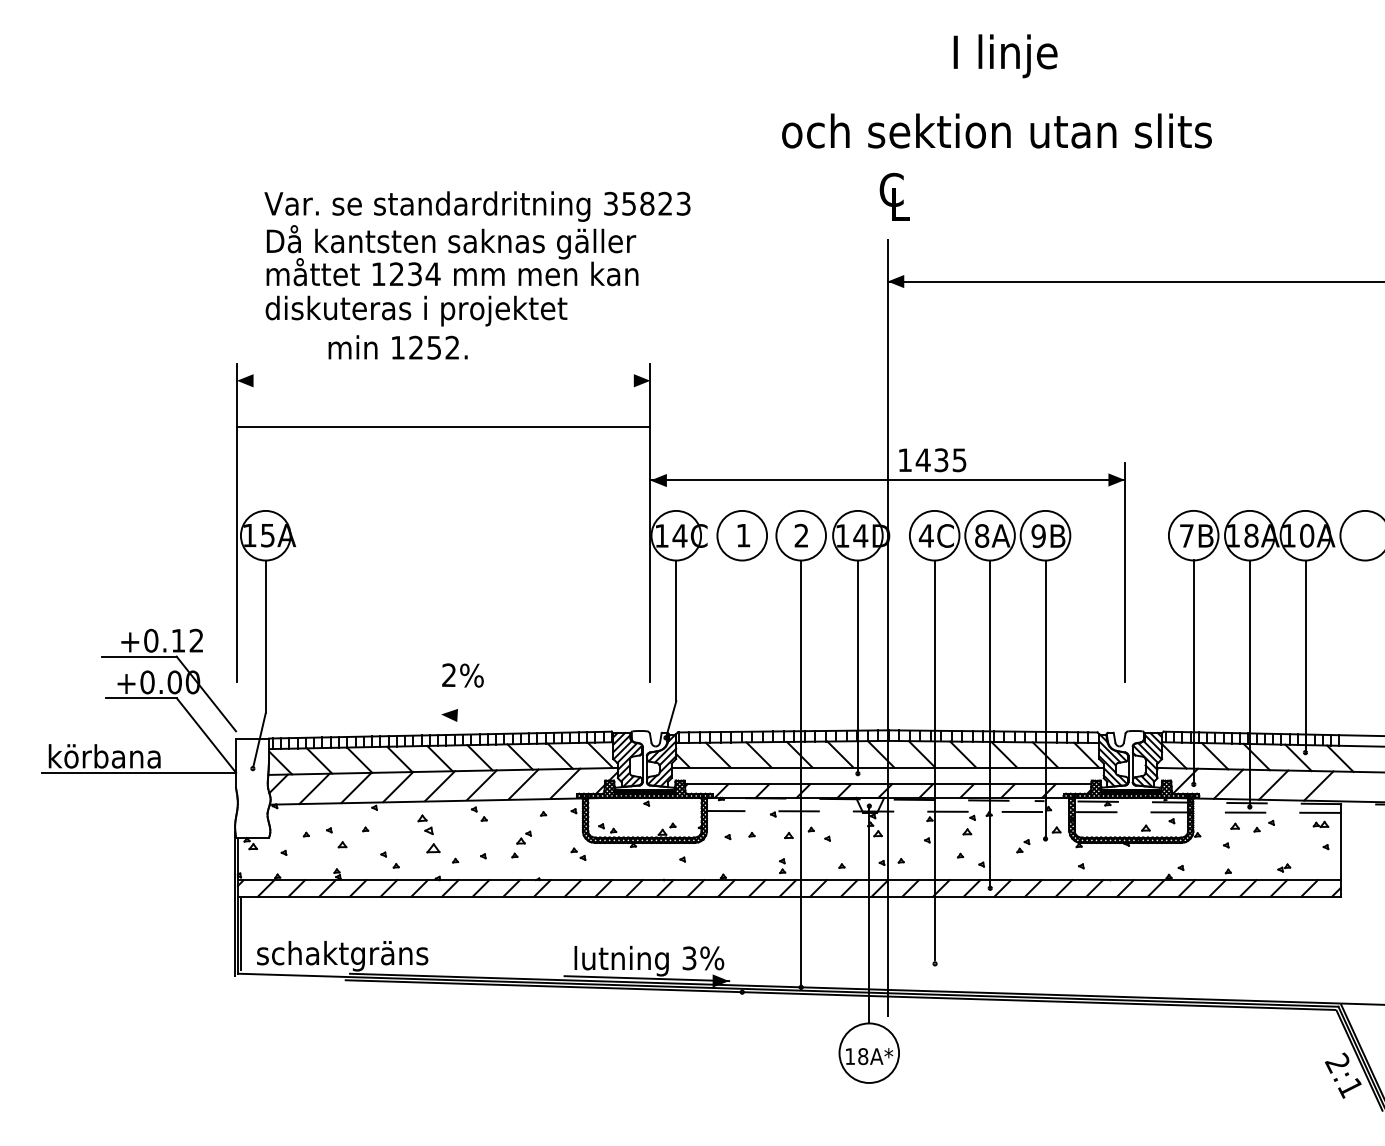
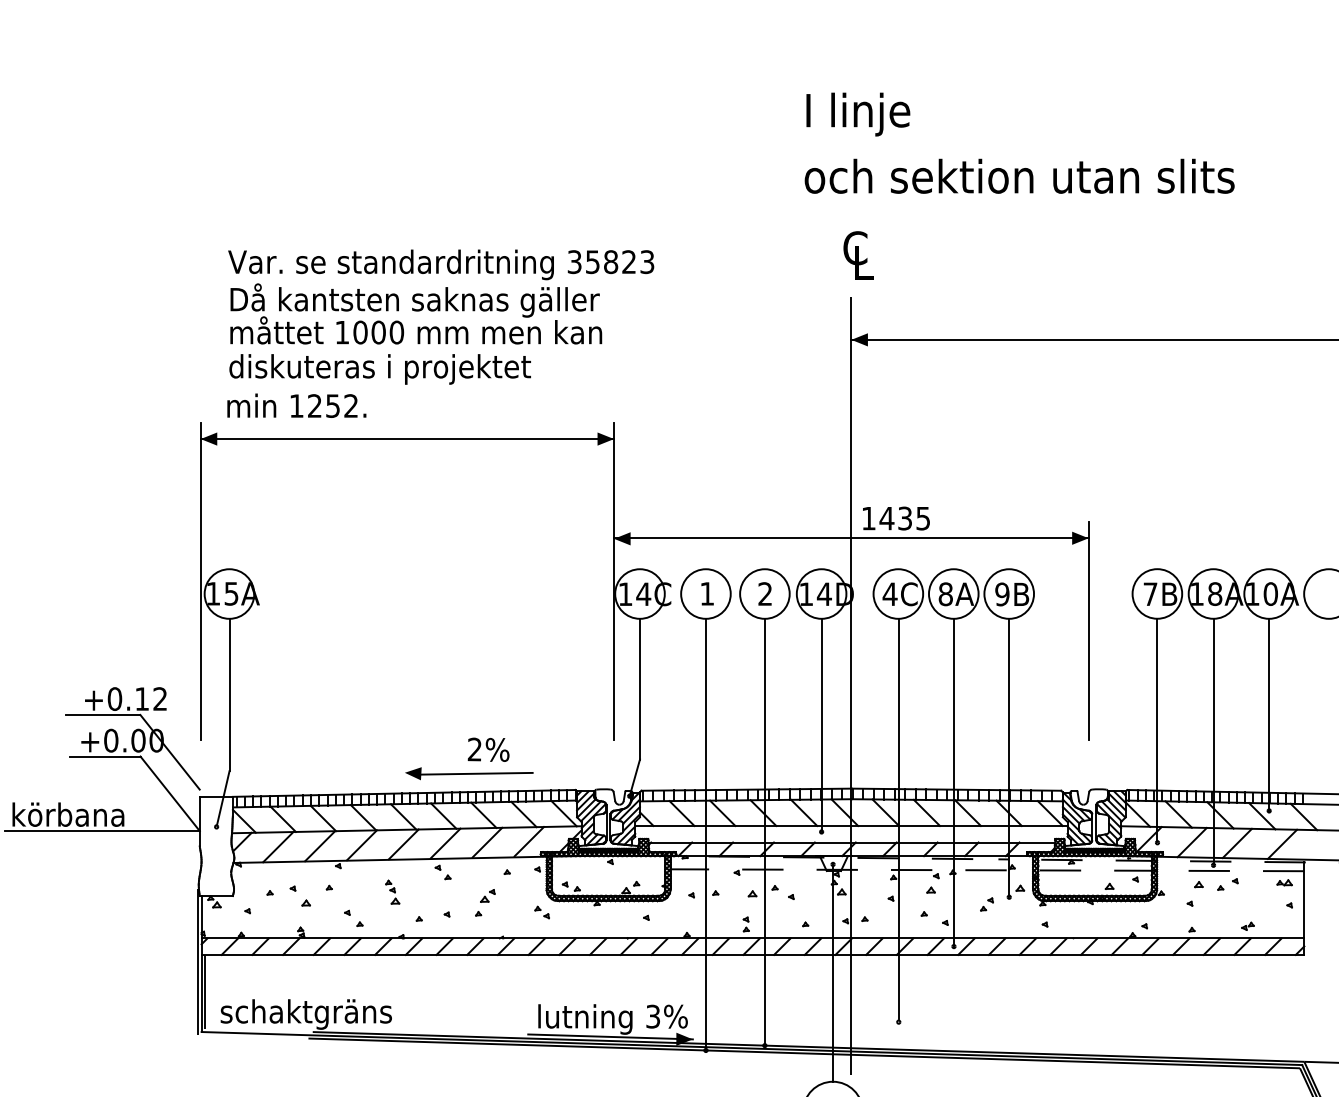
text: (1005, 56) -> (858, 114), moved
text: (996, 130) -> (1019, 175), moved
text: (414, 274) -> (378, 332), 1234 -> 1000
text: (397, 347) -> (296, 405), moved
line: (443, 426) -> (407, 438), moved
text: (462, 675) -> (488, 749), moved
line: (512, 715) -> (476, 773), added
line: (742, 776) -> (706, 834), added
part: (428, 833) -> (392, 891), size x0.62

